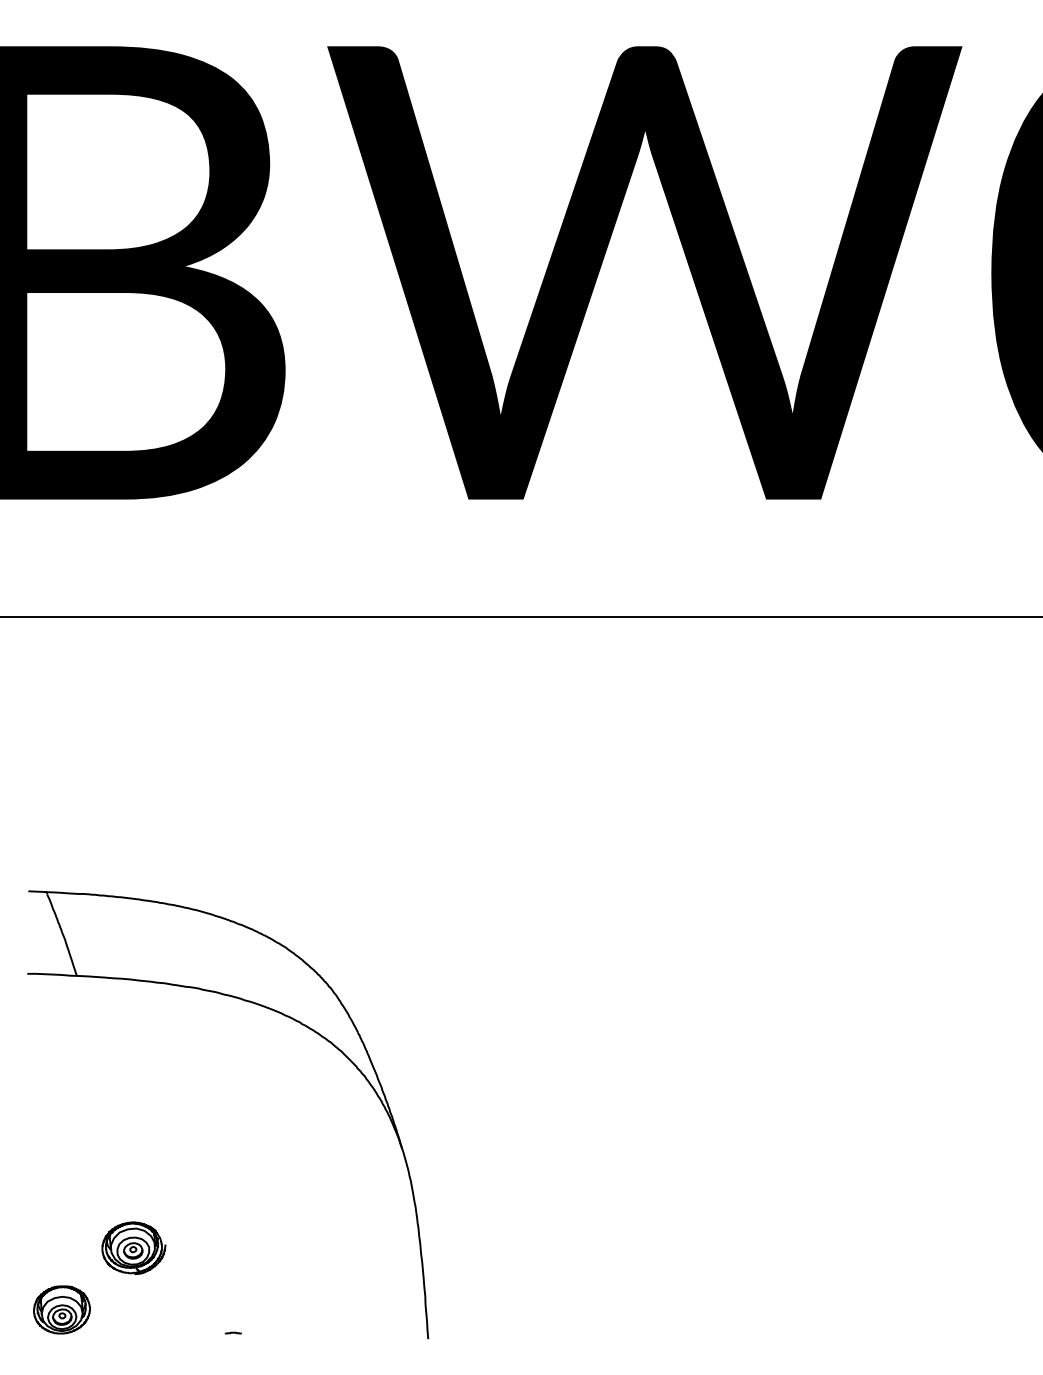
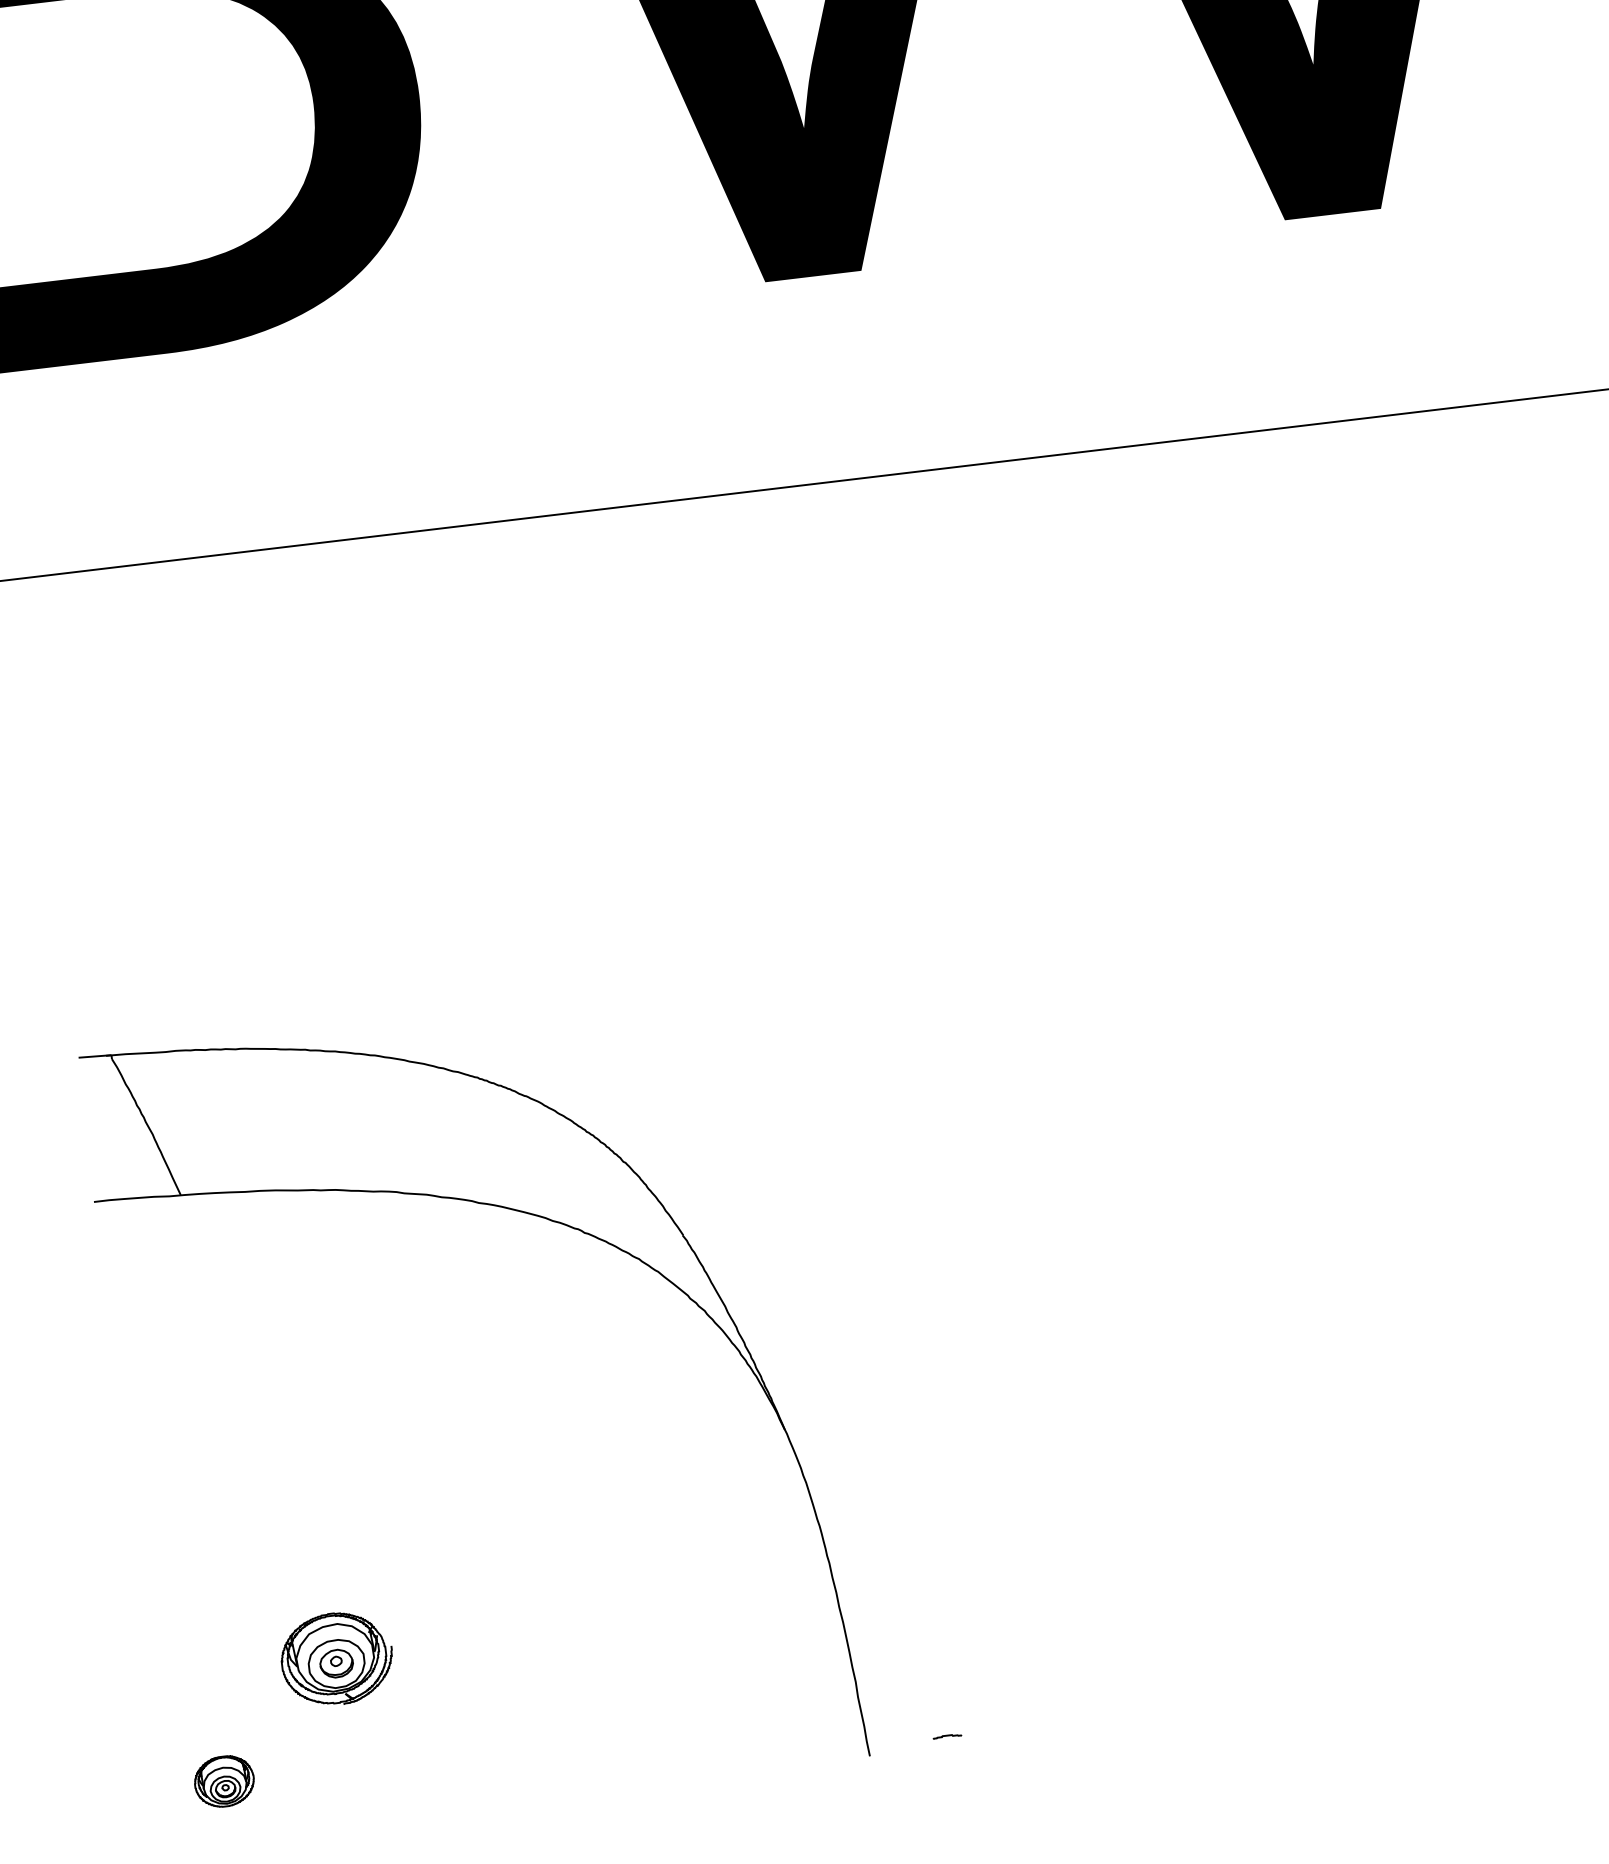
part: (61, 1309) -> (223, 1780), size x0.6
line: (232, 1332) -> (945, 1735), moved

